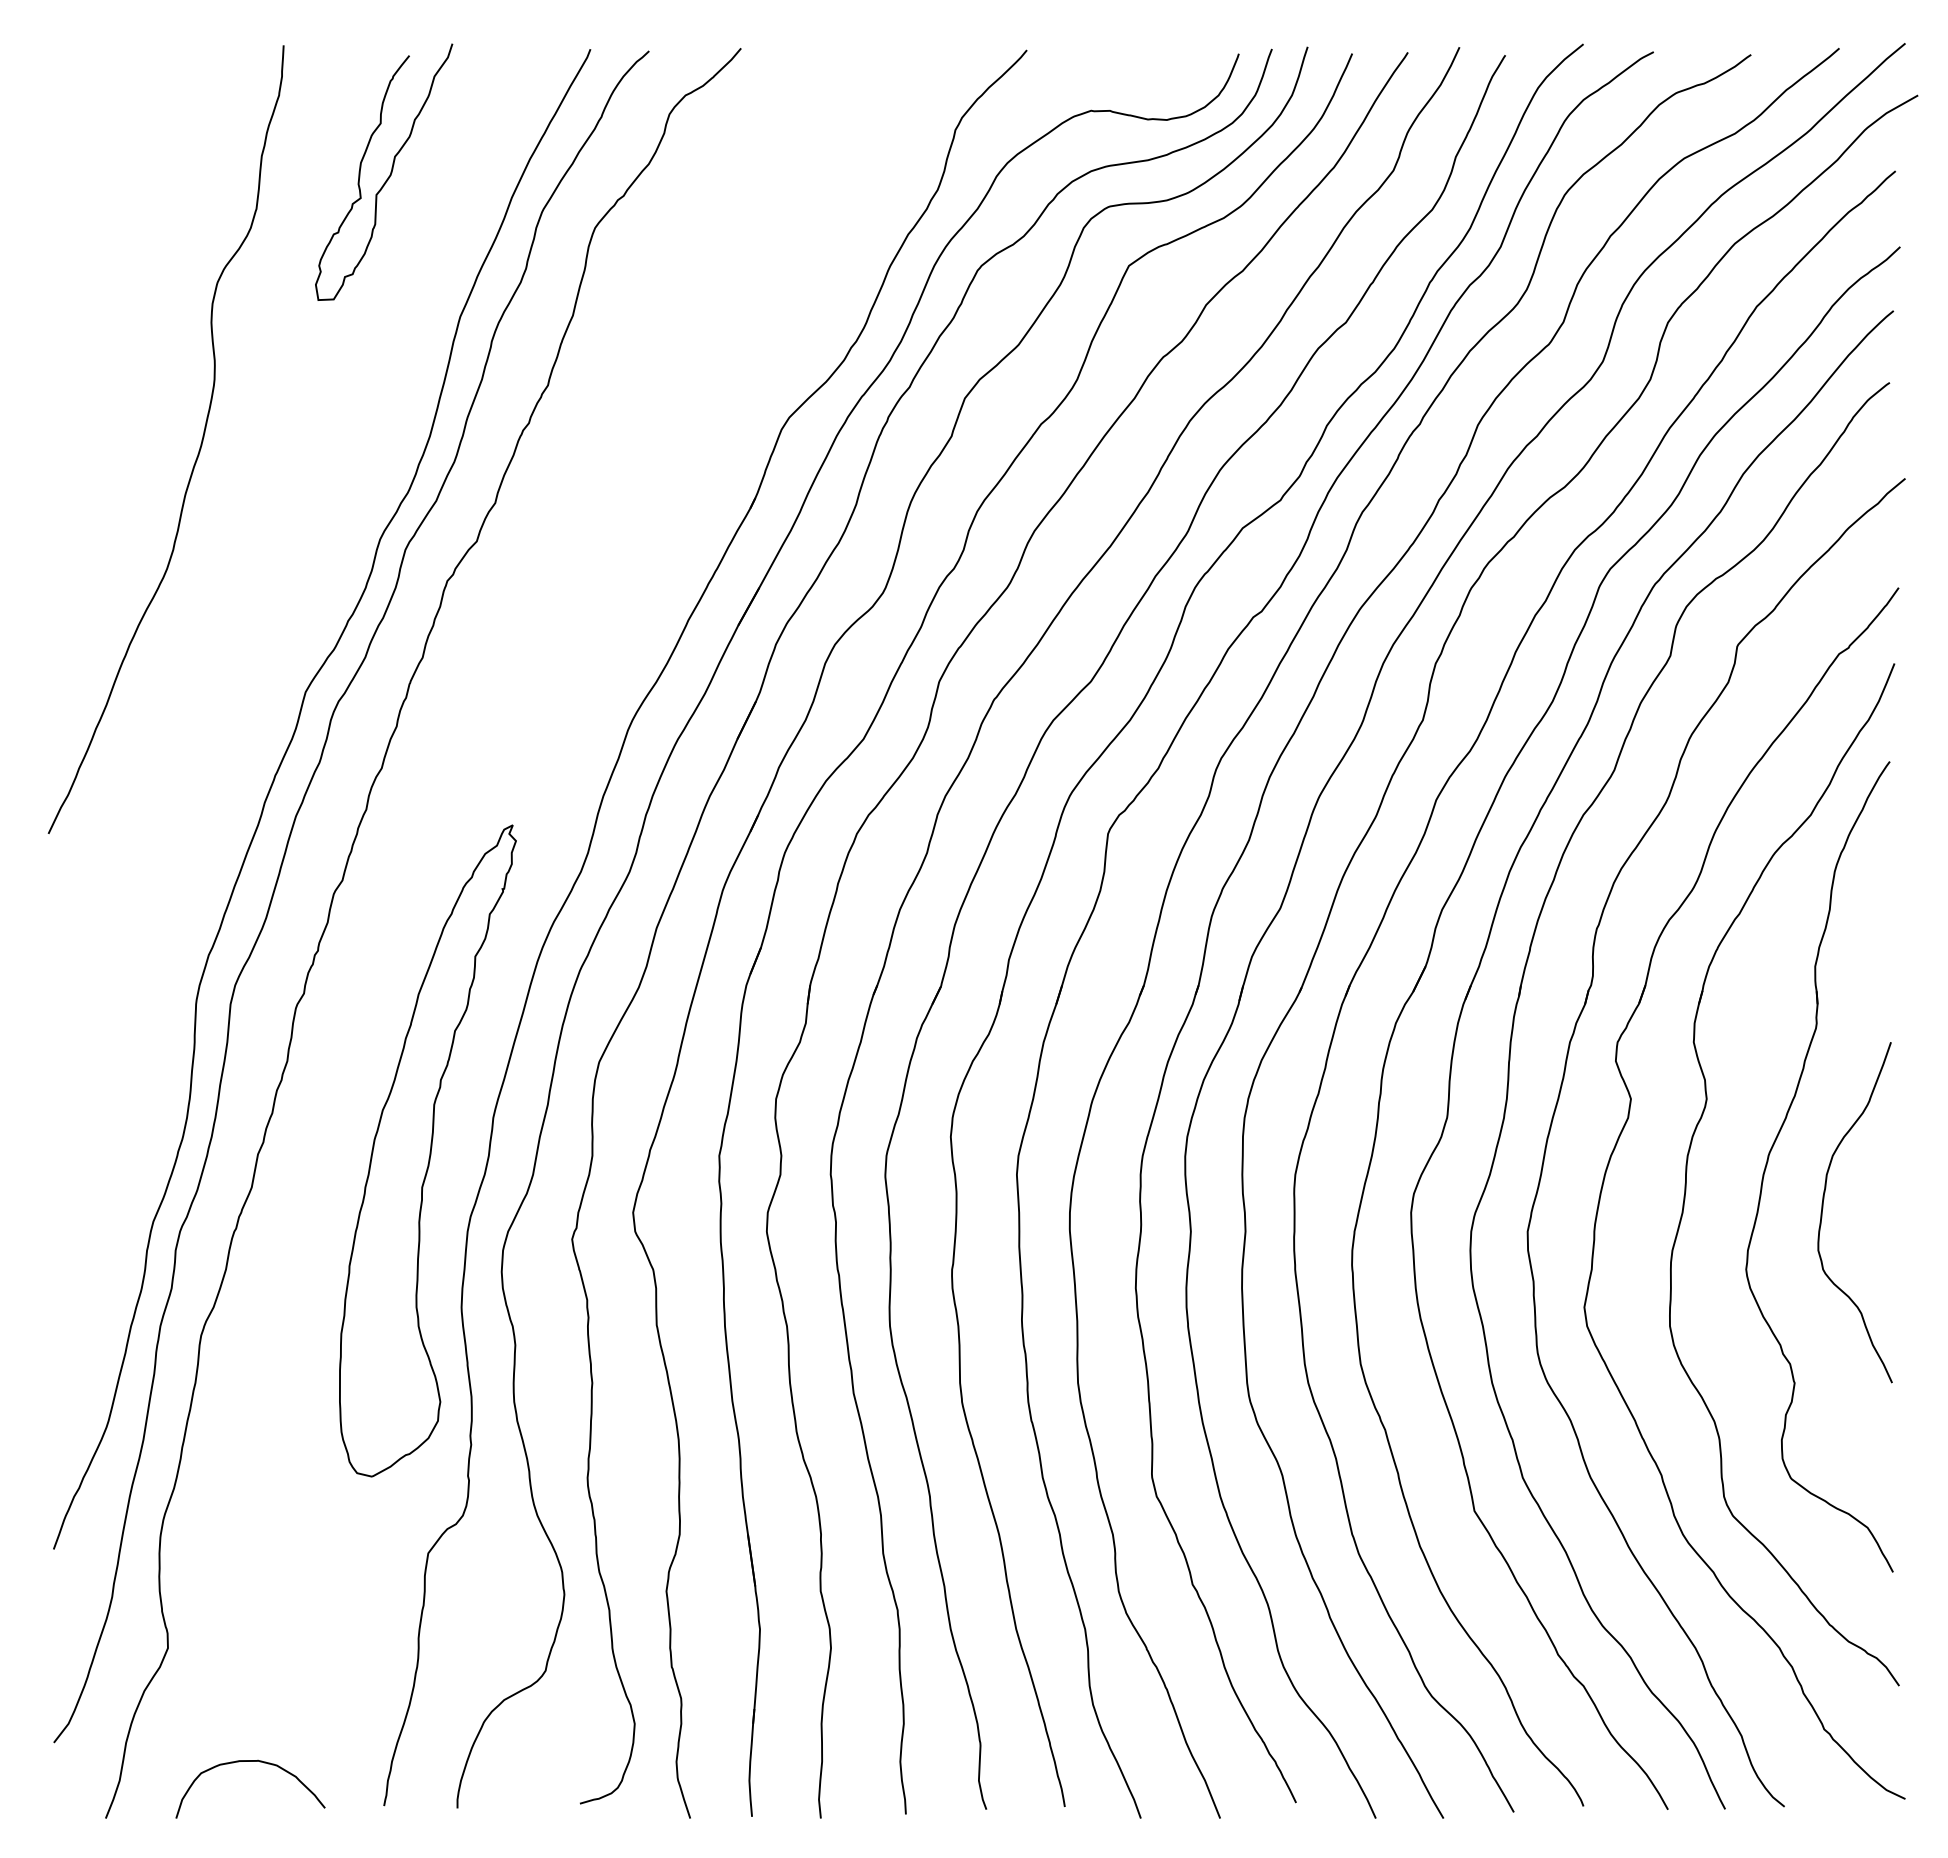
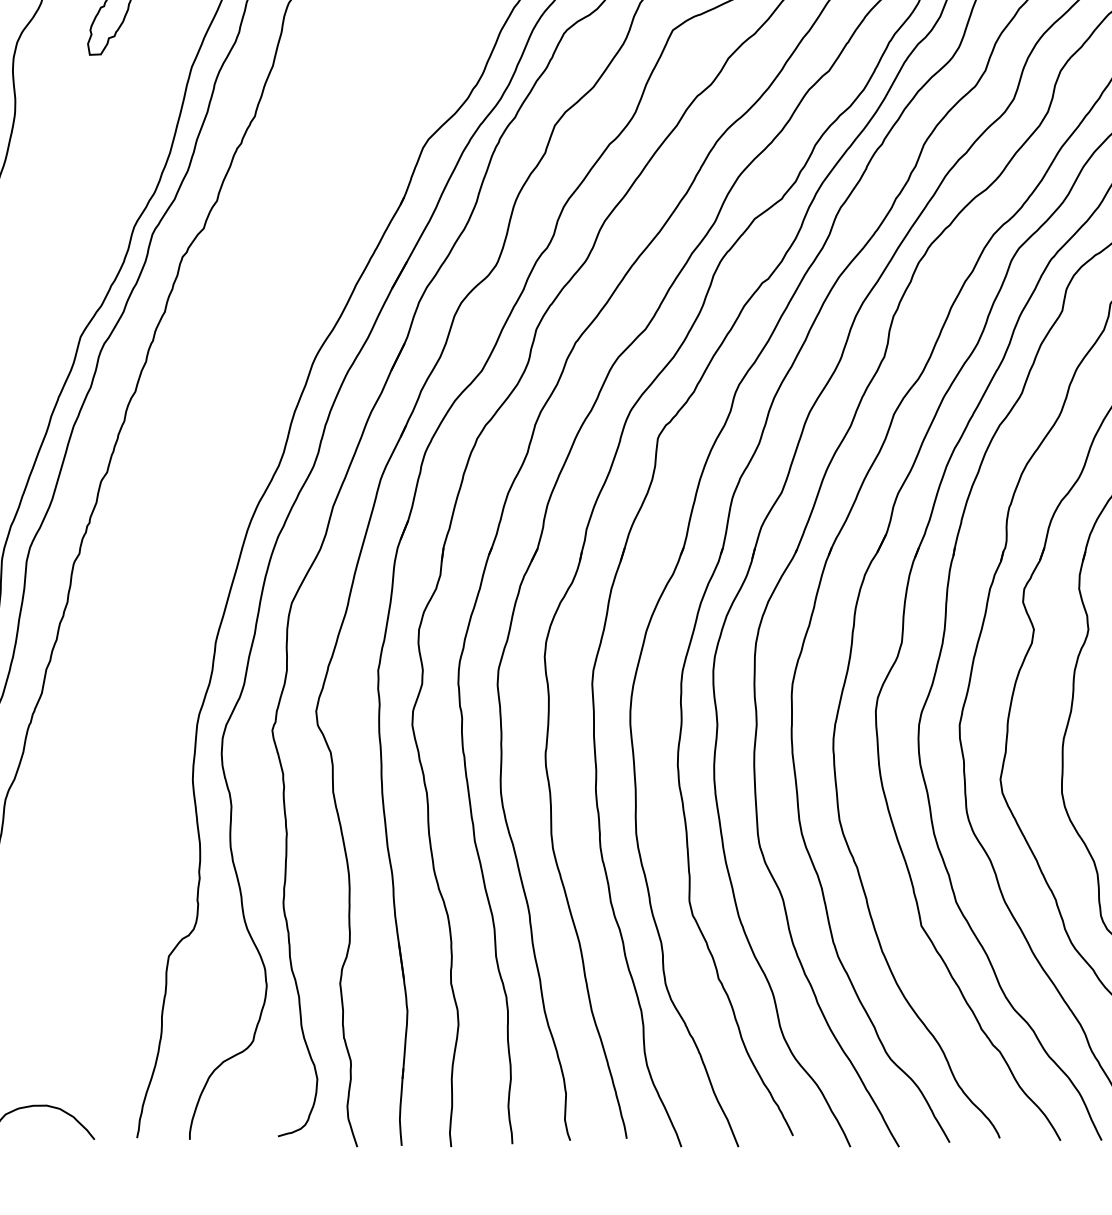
part: (427, 1150) -> (168, 666), removed

